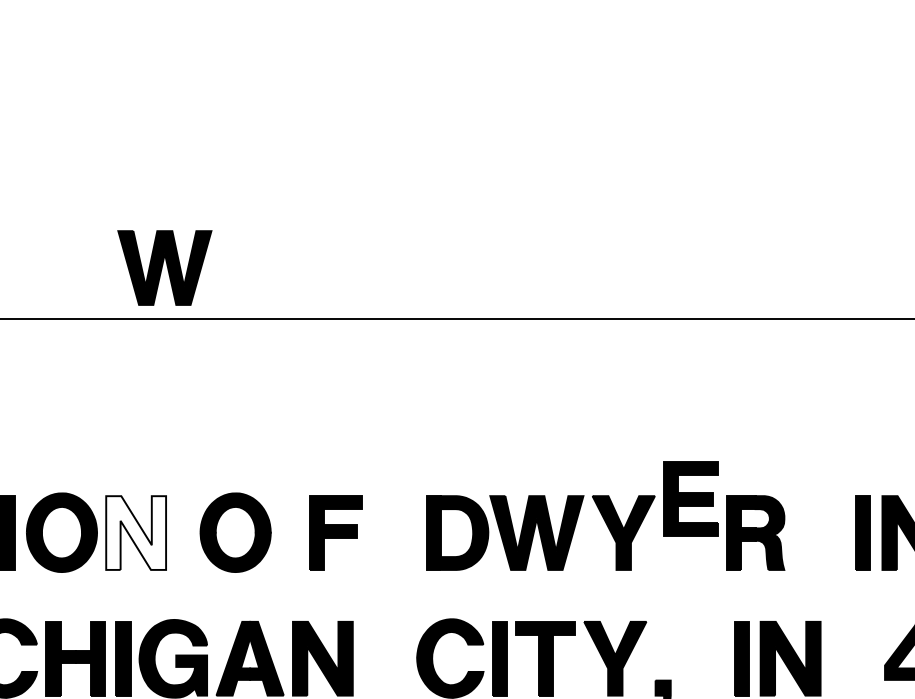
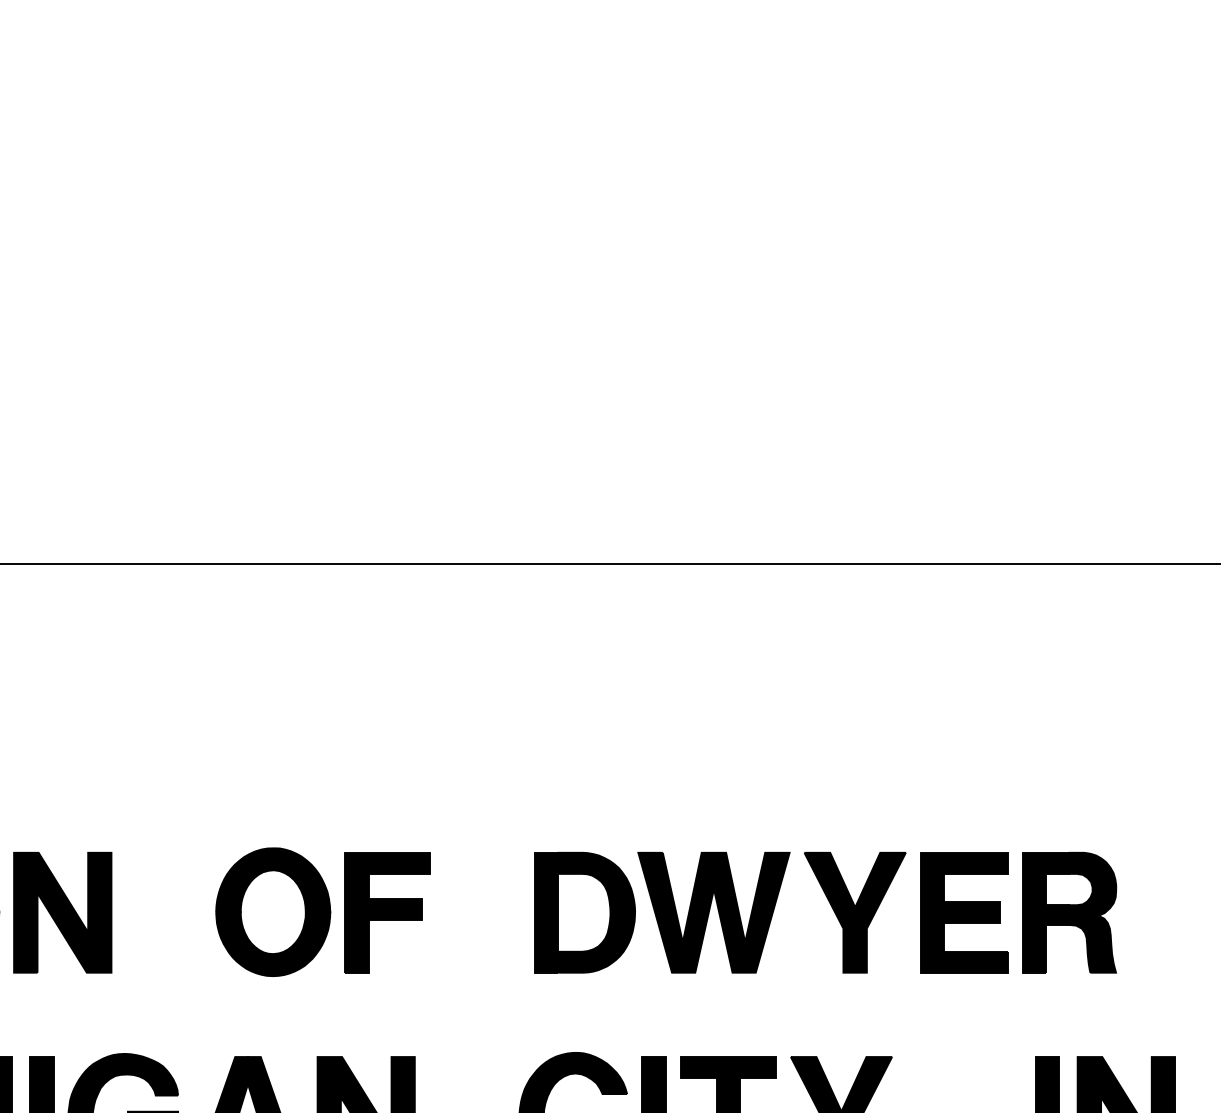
part: (164, 267) -> (108, 481), removed
part: (690, 498) -> (963, 911), moved
fill: (136, 532) -> (63, 911), added
part: (235, 532) -> (272, 911), moved

